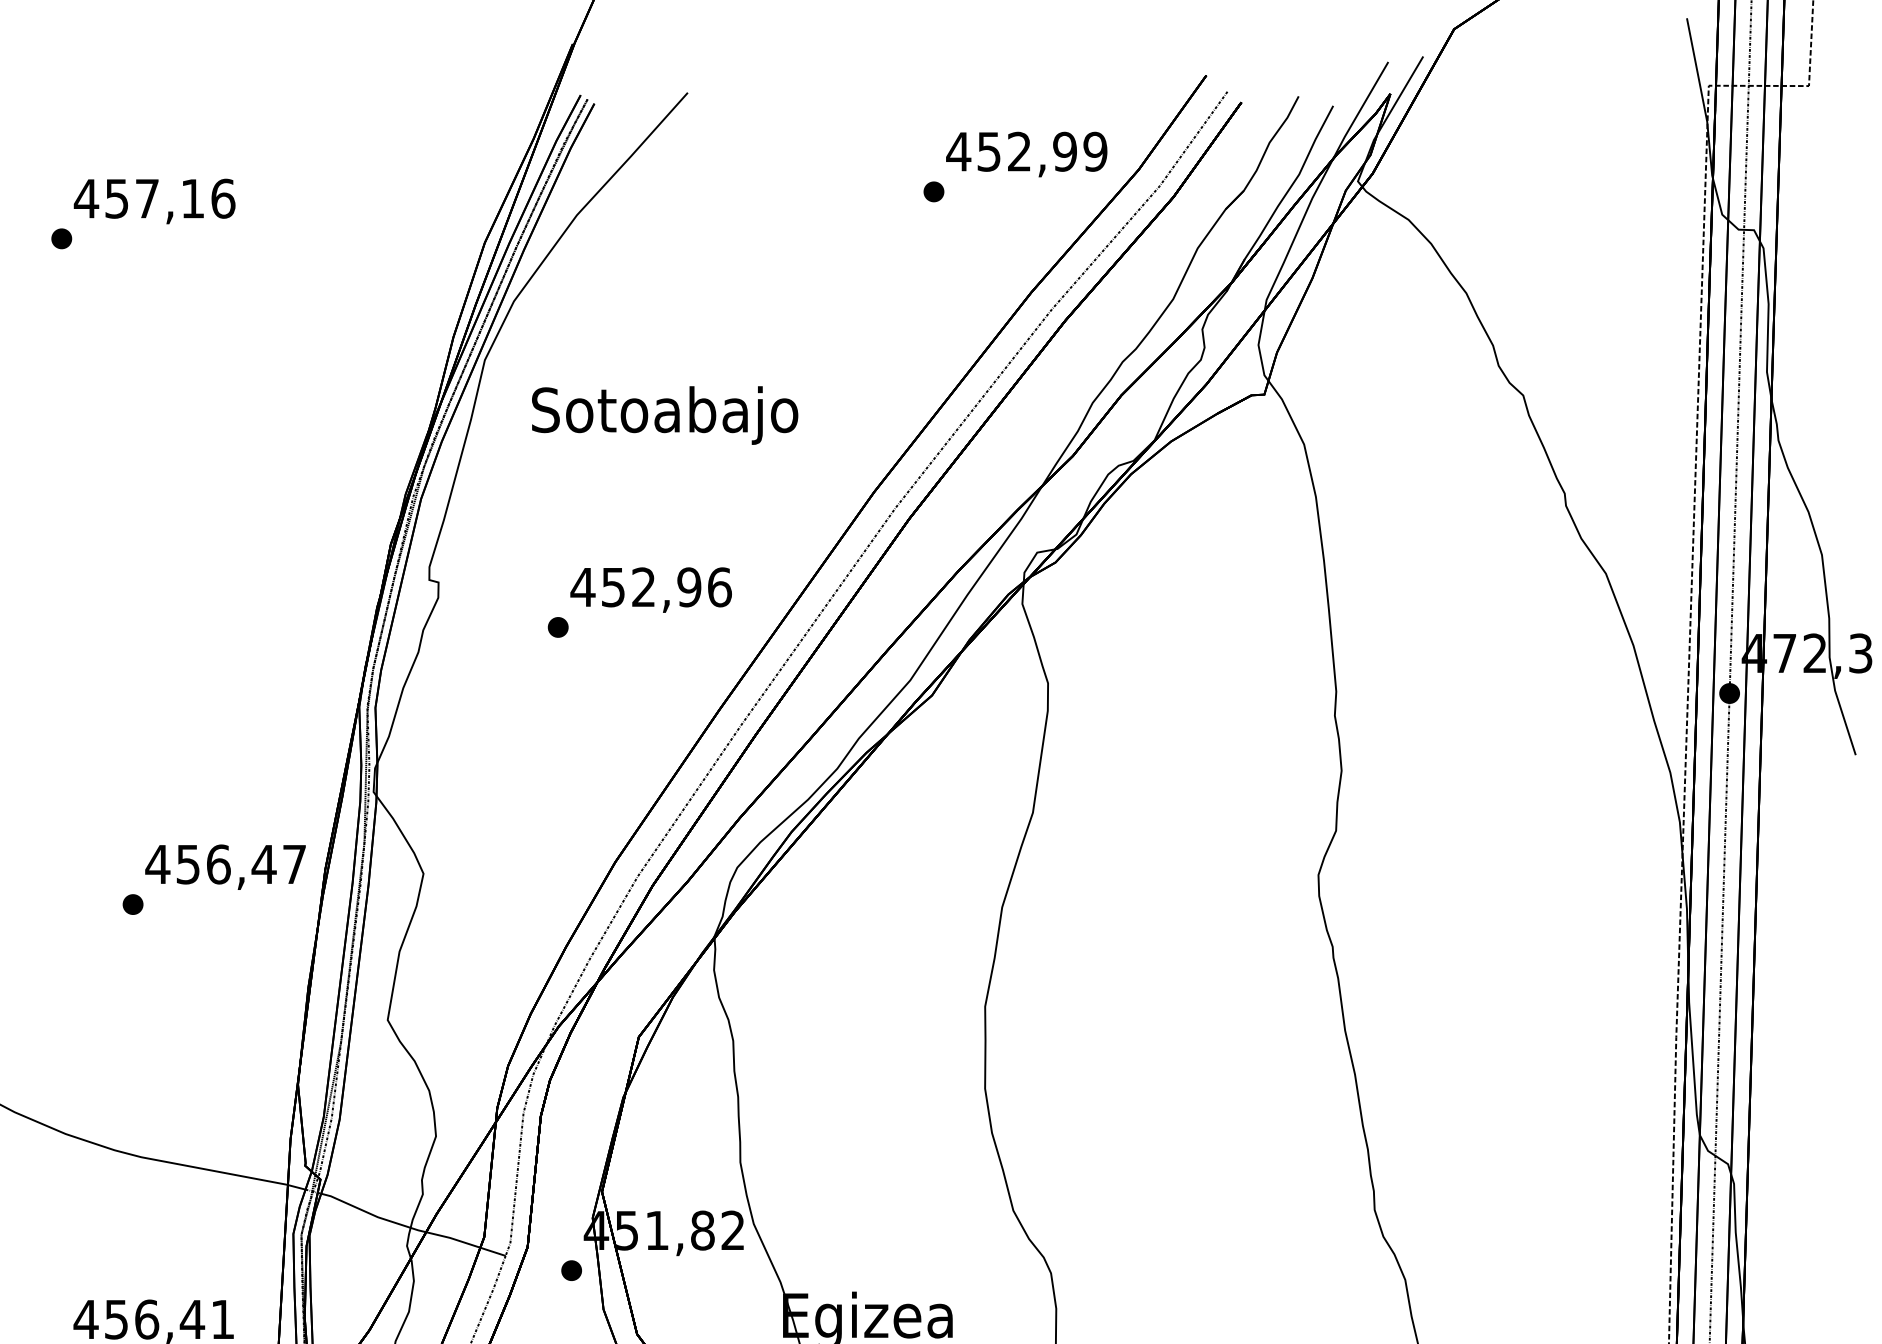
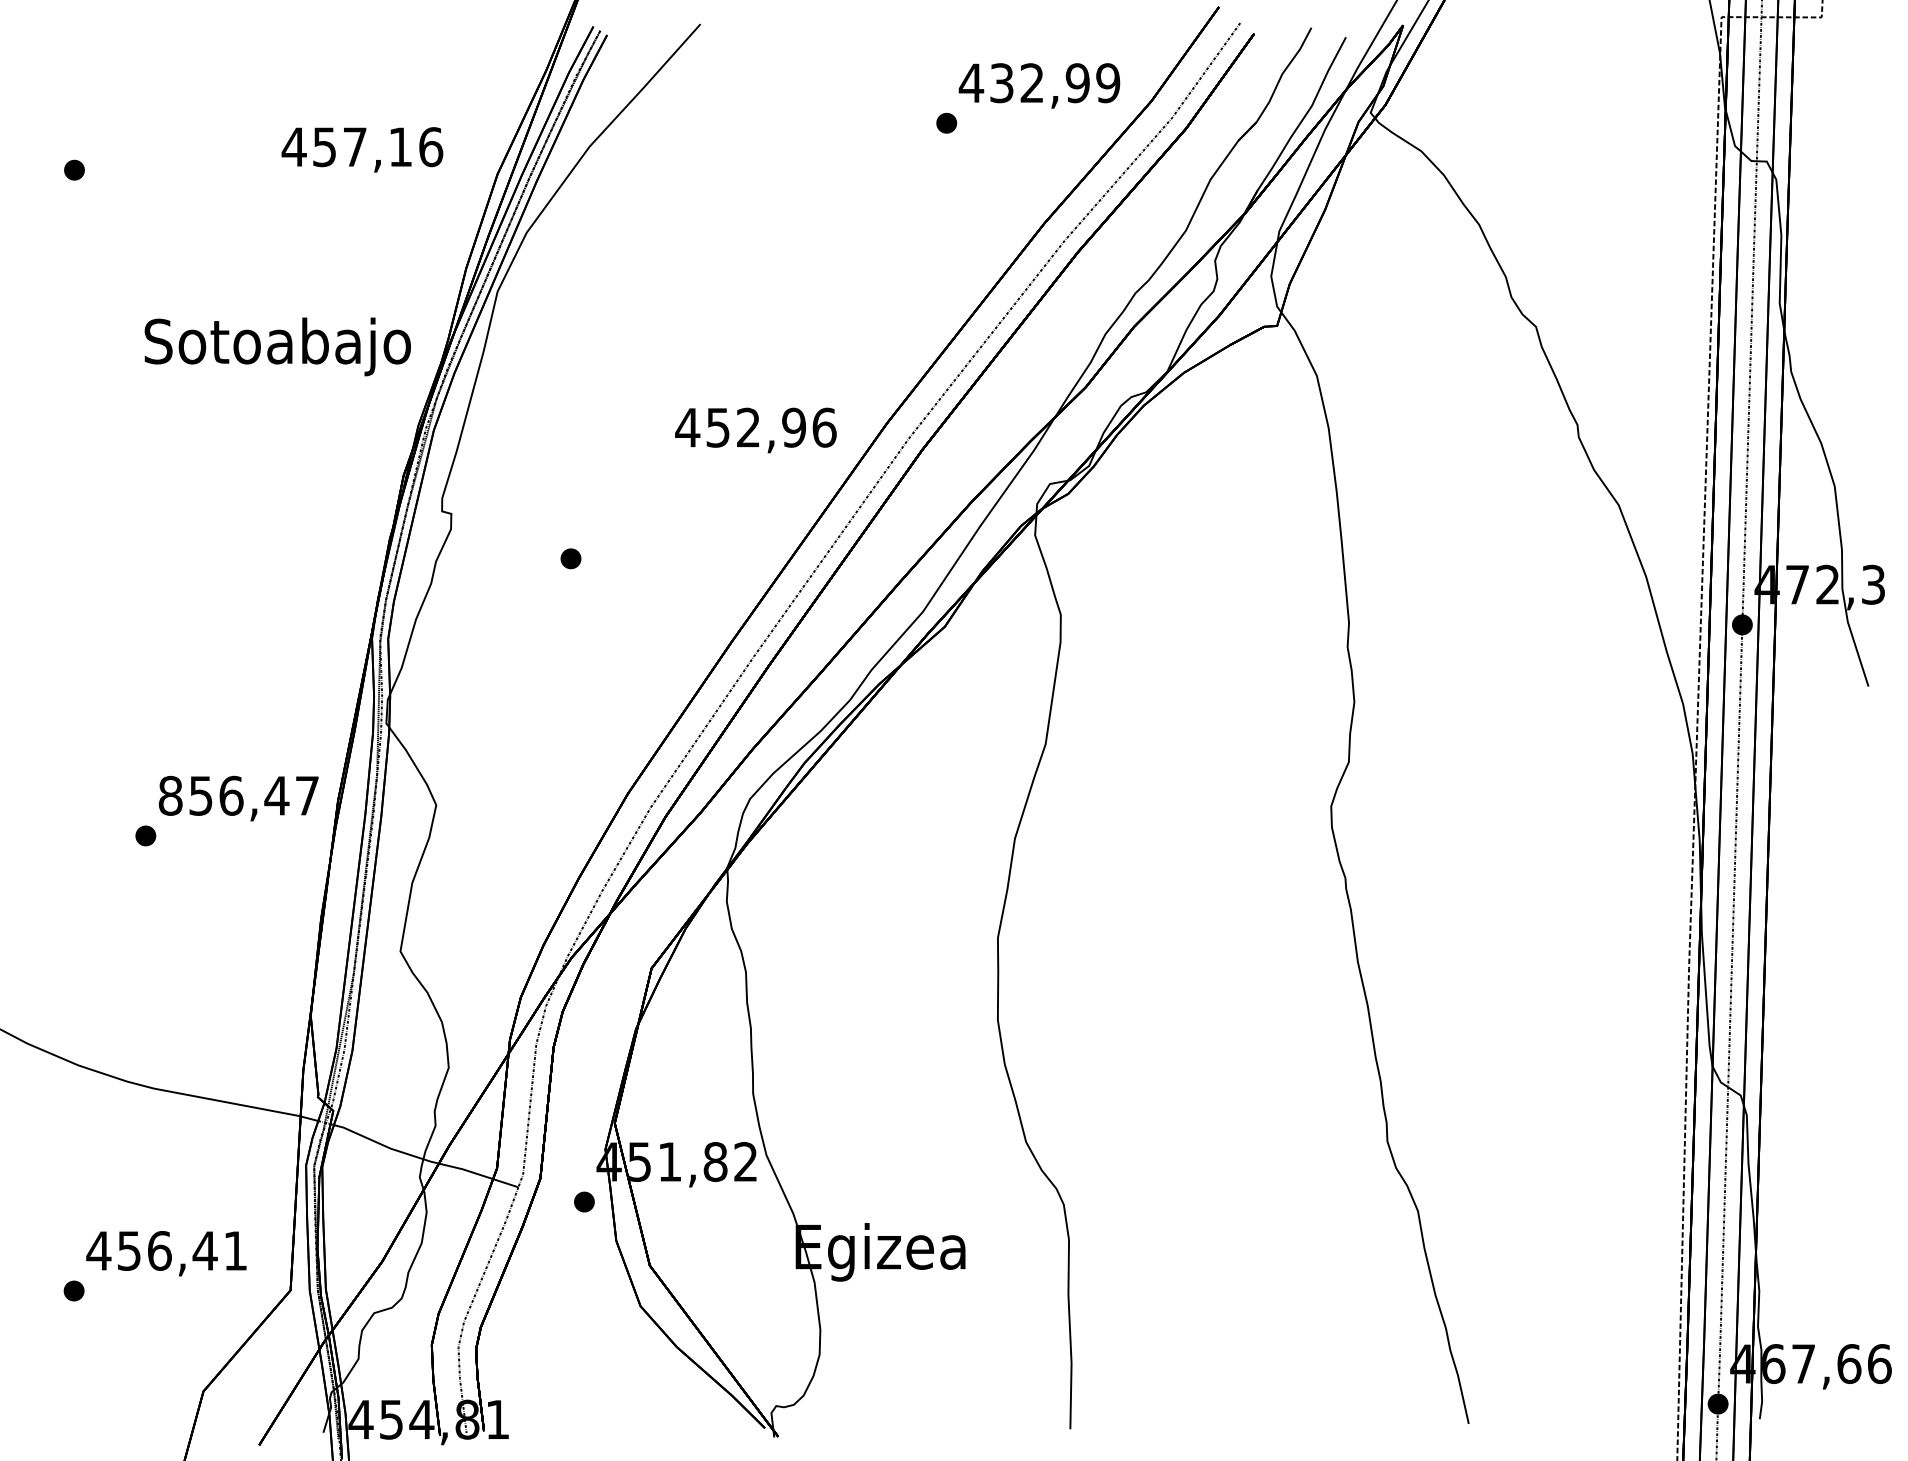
text: (989, 151) -> (1002, 82), 452,99 -> 432,99
text: (154, 201) -> (362, 149), moved
text: (664, 415) -> (277, 346), moved
text: (650, 590) -> (755, 430), moved
text: (157, 864) -> (170, 795), 456,47 -> 856,47

